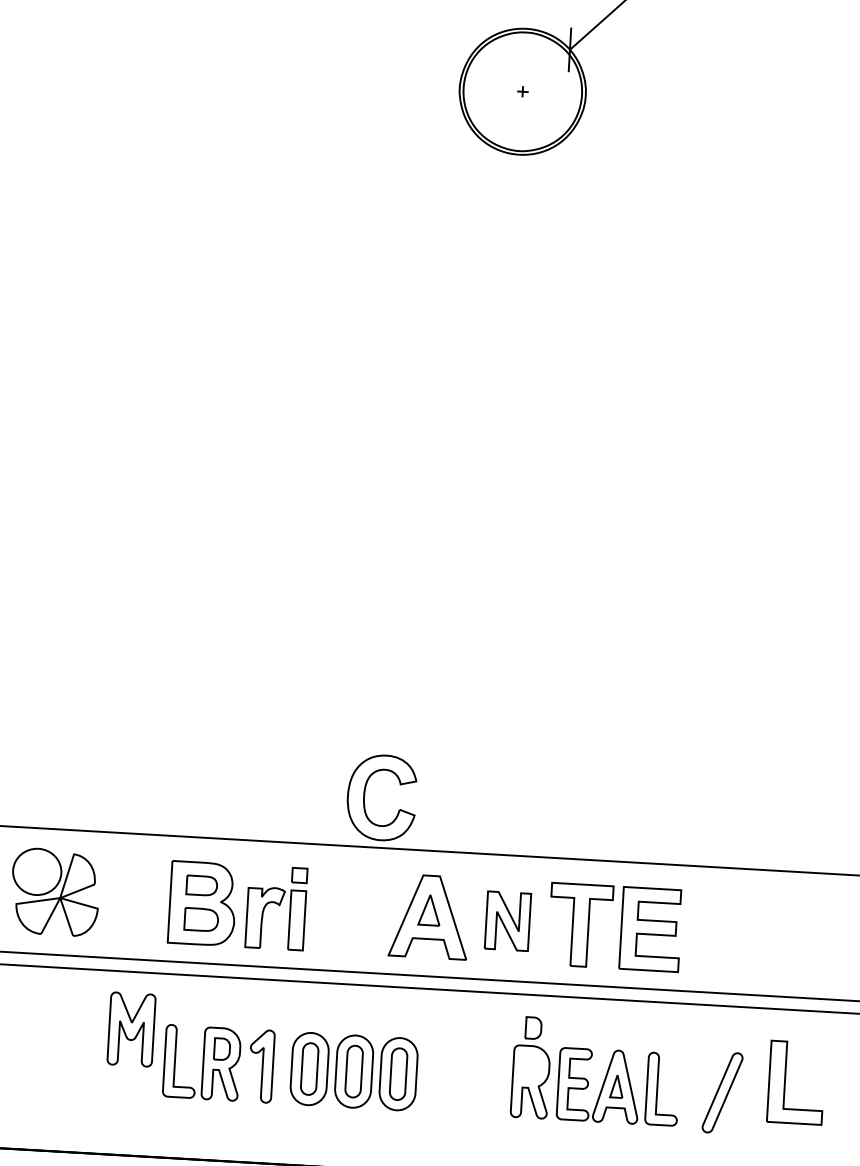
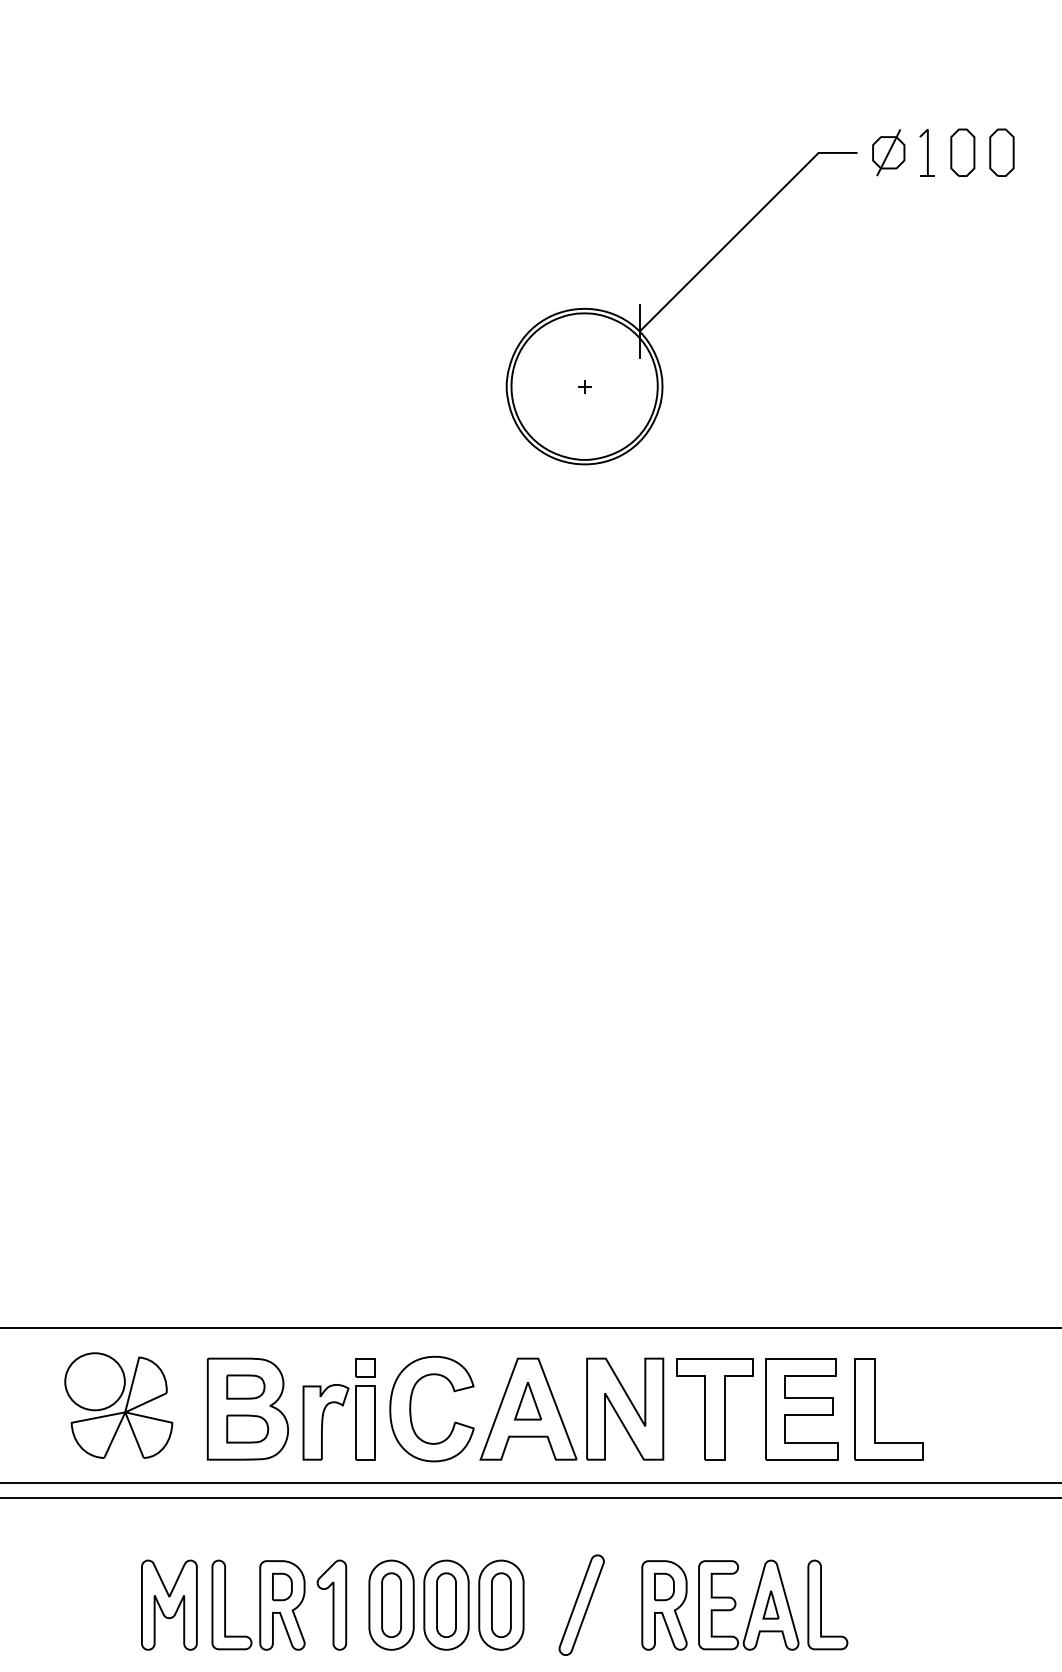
part: (365, 796) -> (411, 1408), moved
part: (55, 892) -> (118, 1405), moved
part: (508, 920) -> (625, 1408), size x1.43
part: (533, 1027) -> (664, 1586), moved
part: (131, 1028) -> (169, 1604), moved
part: (785, 1082) -> (875, 1409), moved
part: (722, 1092) -> (581, 1604), moved

